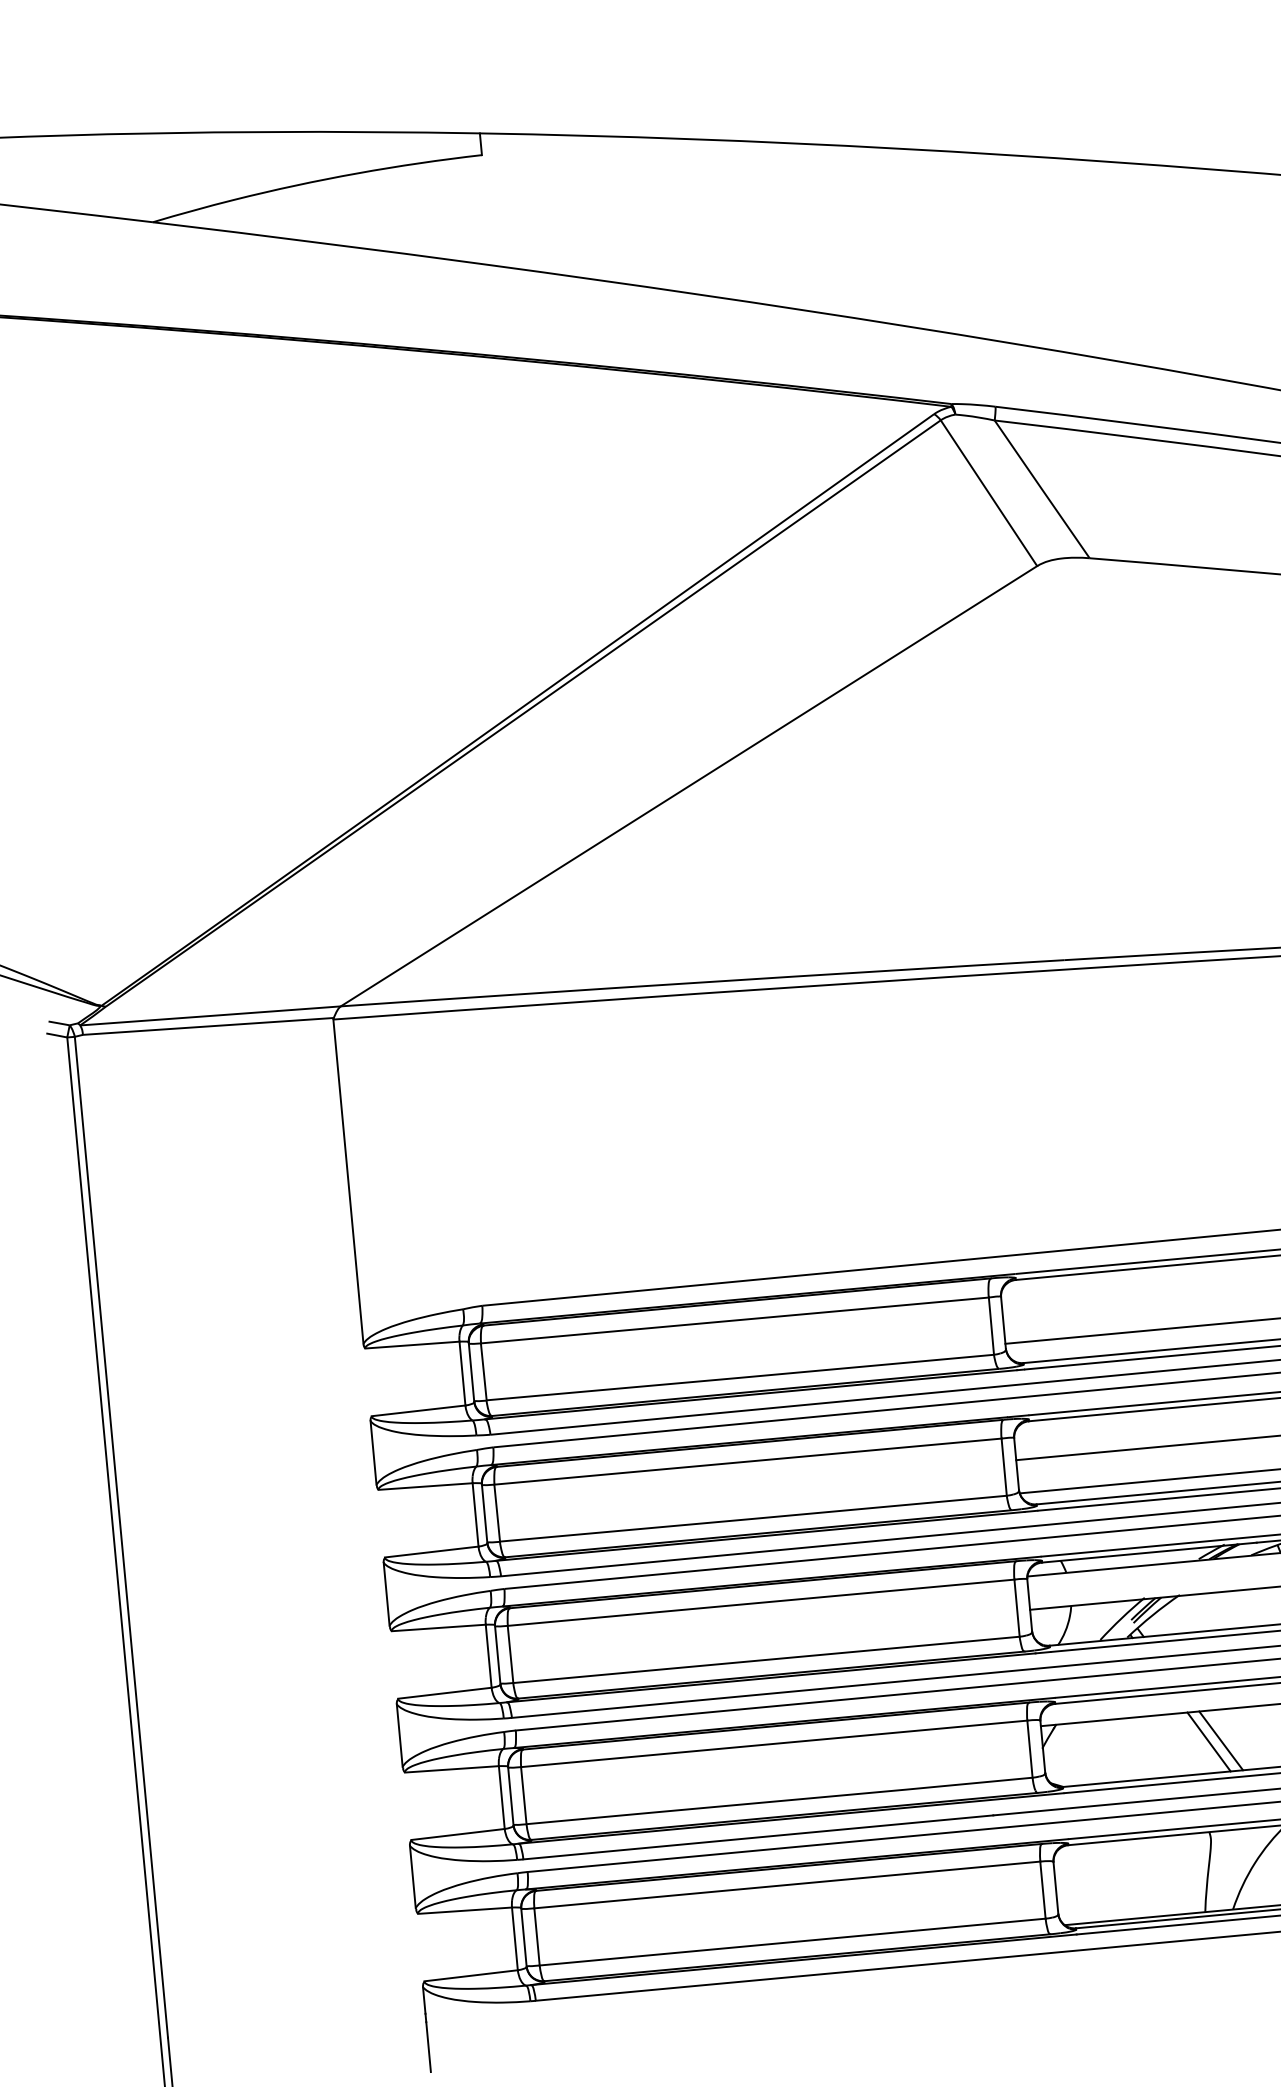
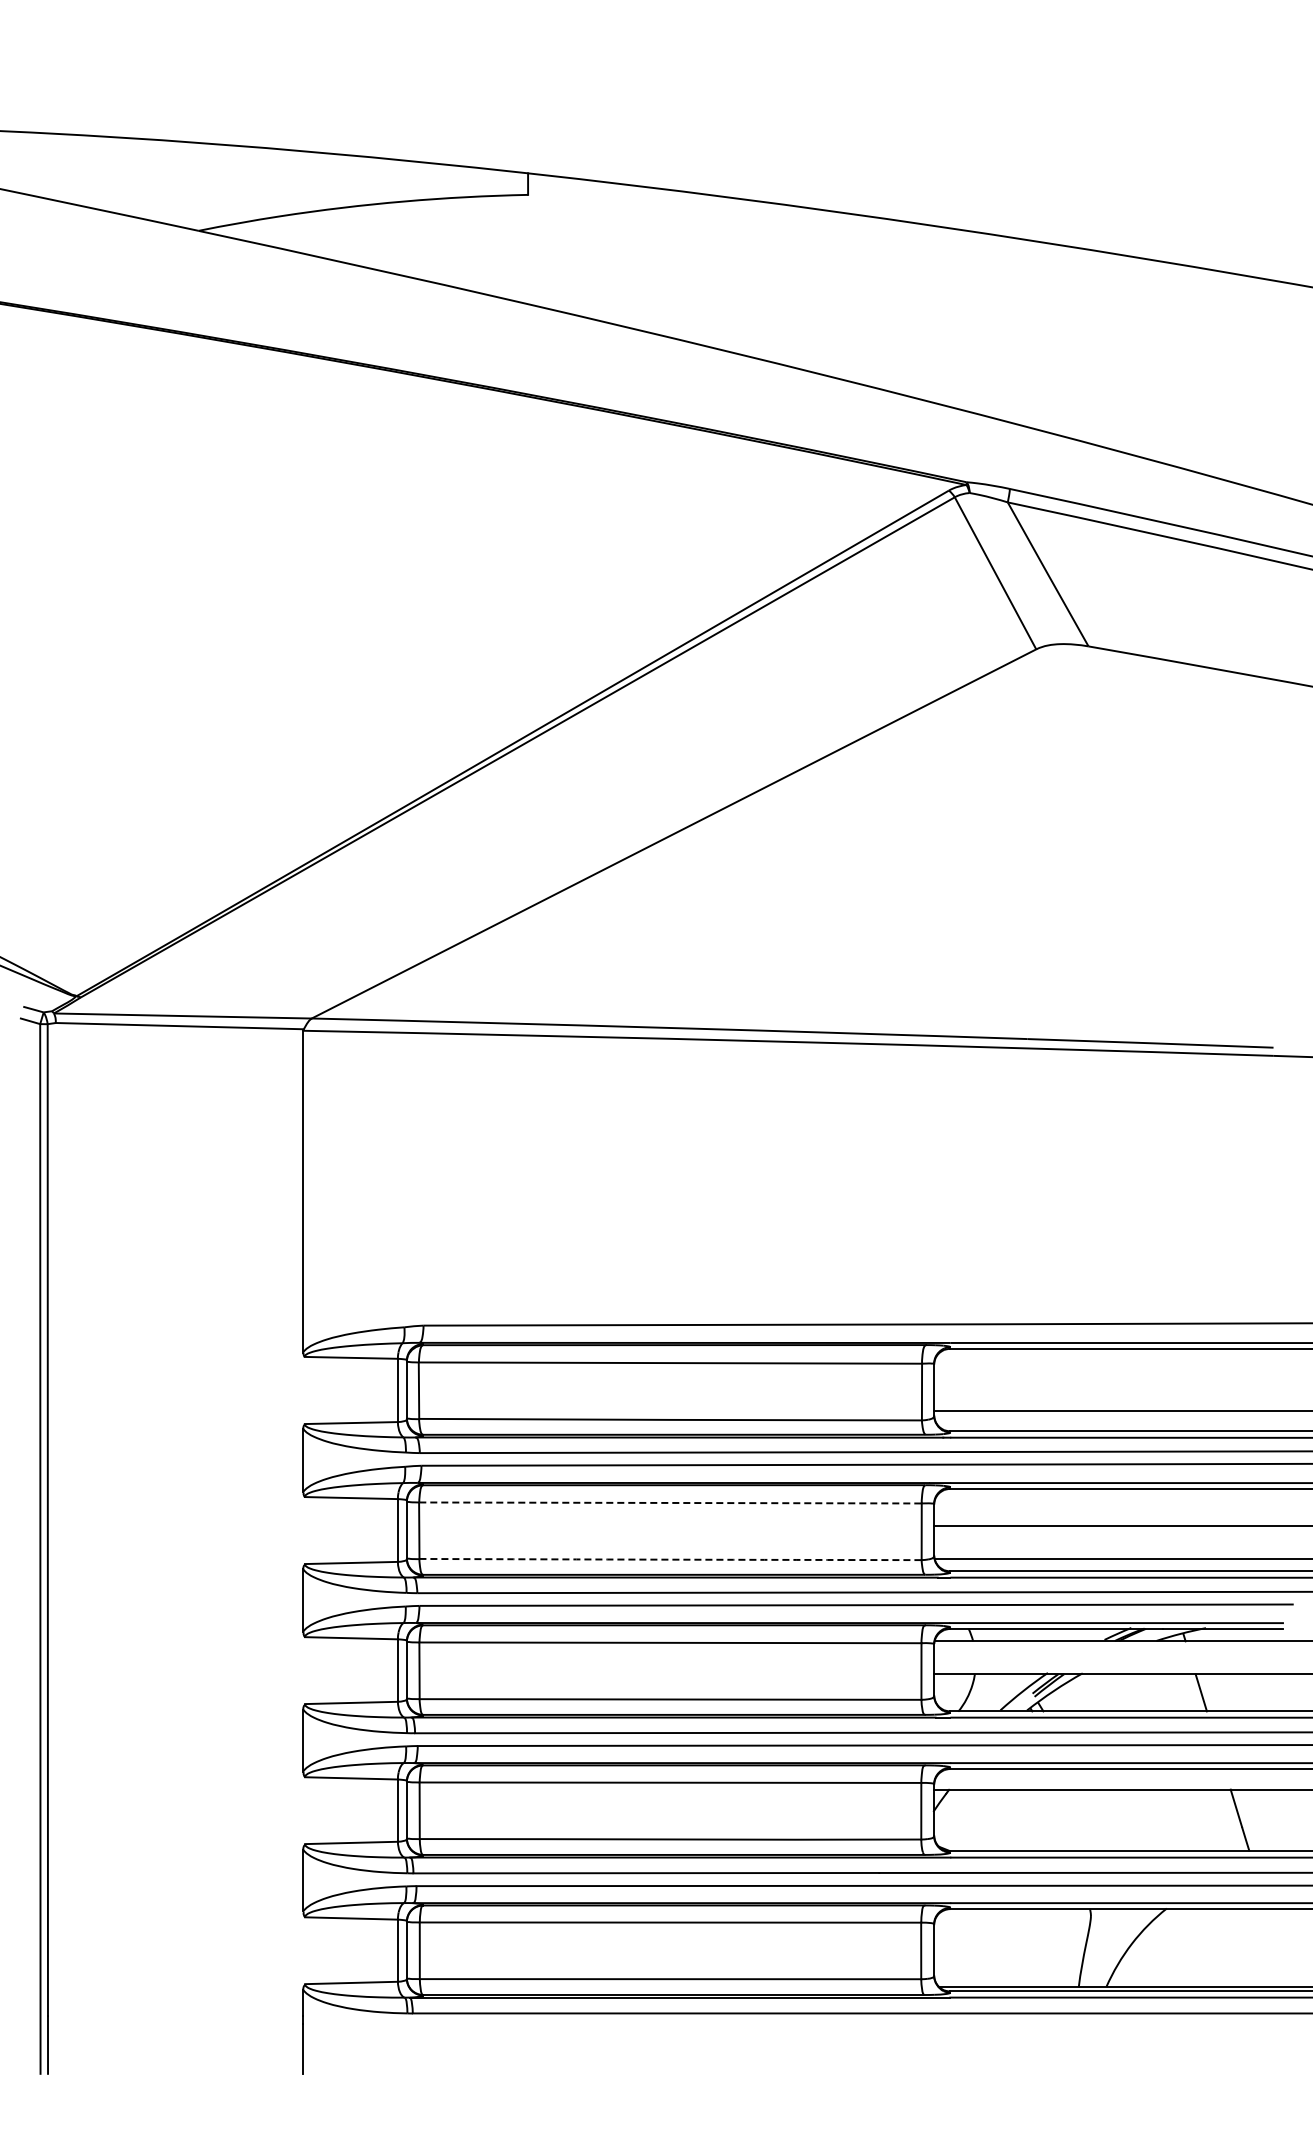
line: (749, 1461) -> (671, 1502), solid -> dashed
arc: (753, 1518) -> (670, 1559), solid -> dashed
line: (1220, 1740) -> (1109, 1820), removed
line: (1208, 1742) -> (1097, 1820), removed

